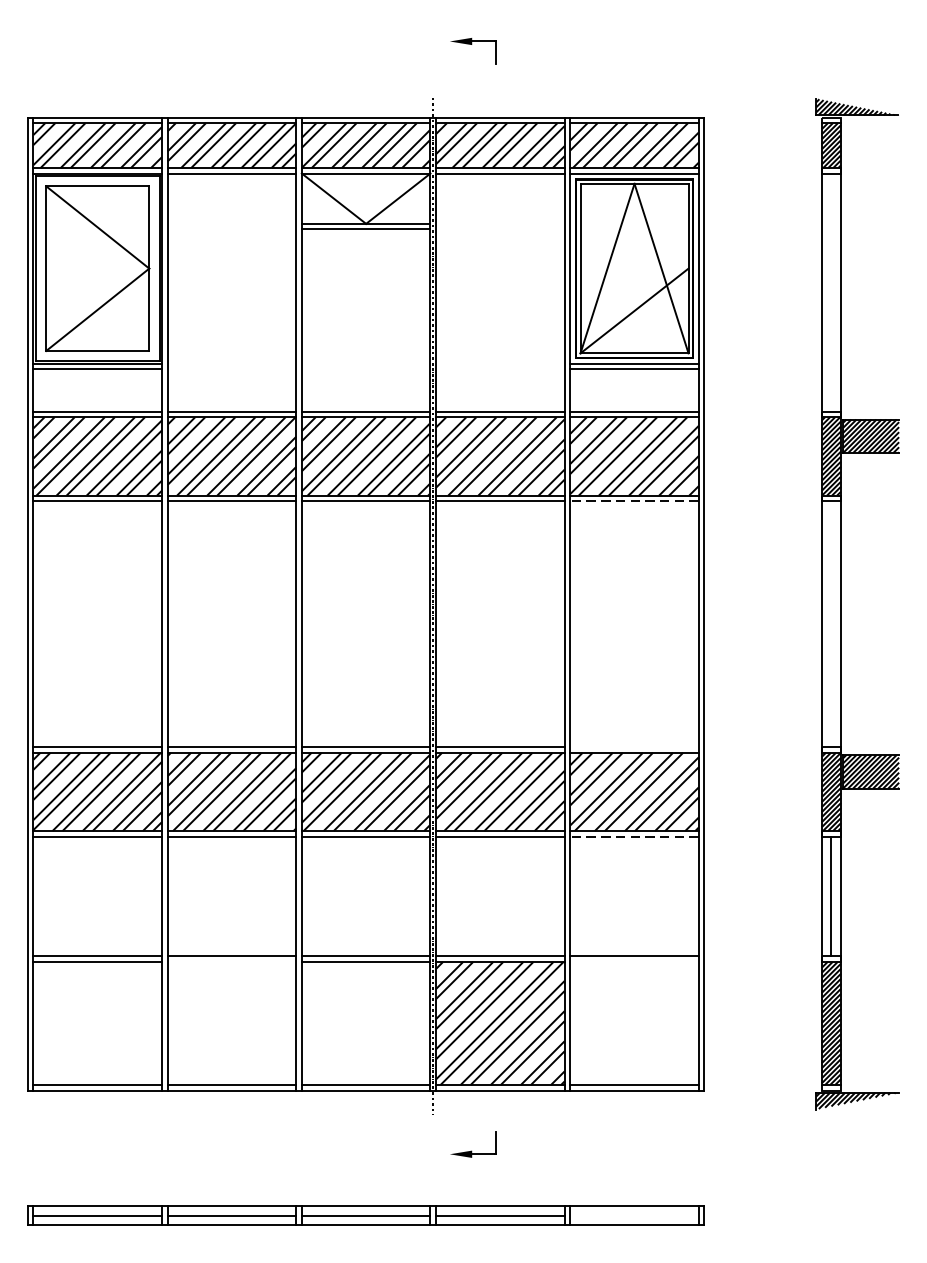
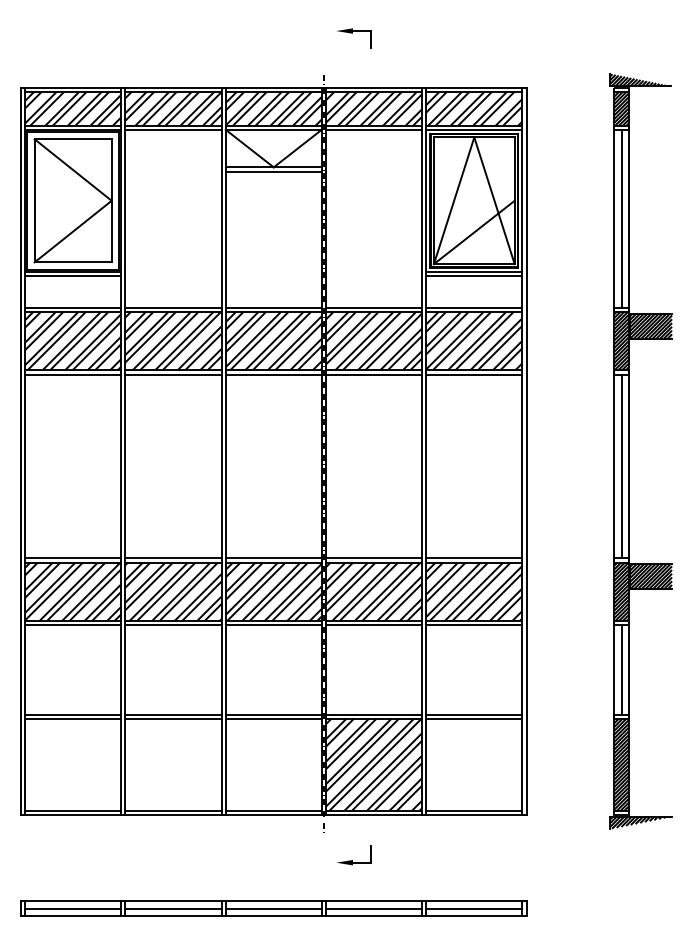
line: (831, 292) -> (621, 218), added
line: (633, 501) -> (473, 374), dashed -> solid
line: (831, 624) -> (621, 466), added
line: (634, 747) -> (474, 558), added
line: (633, 836) -> (473, 625), dashed -> solid
line: (232, 961) -> (173, 718), added
line: (634, 961) -> (474, 718), added
line: (634, 1215) -> (474, 908), added

